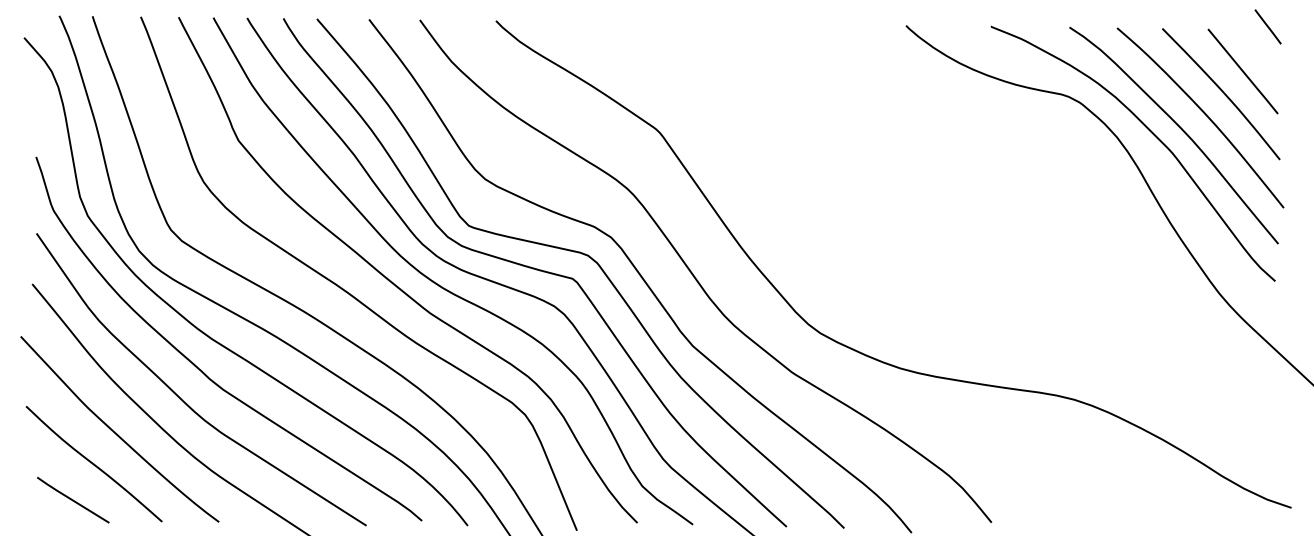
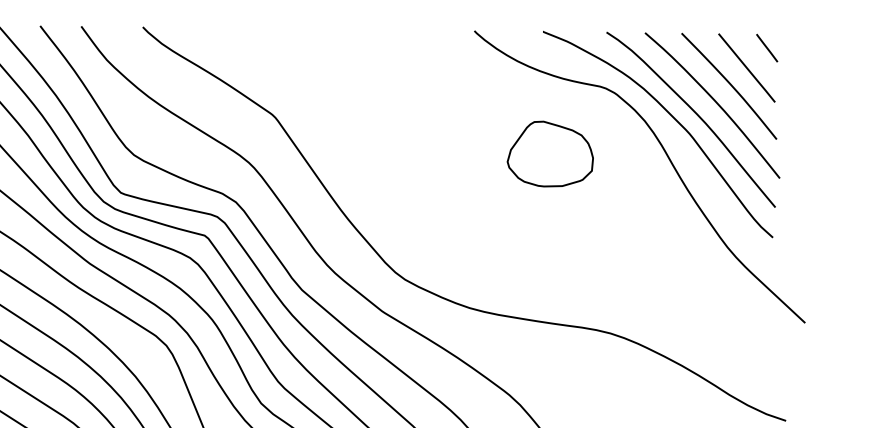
line: (1267, 26) -> (766, 47), moved
part: (999, 177) -> (549, 153), added

